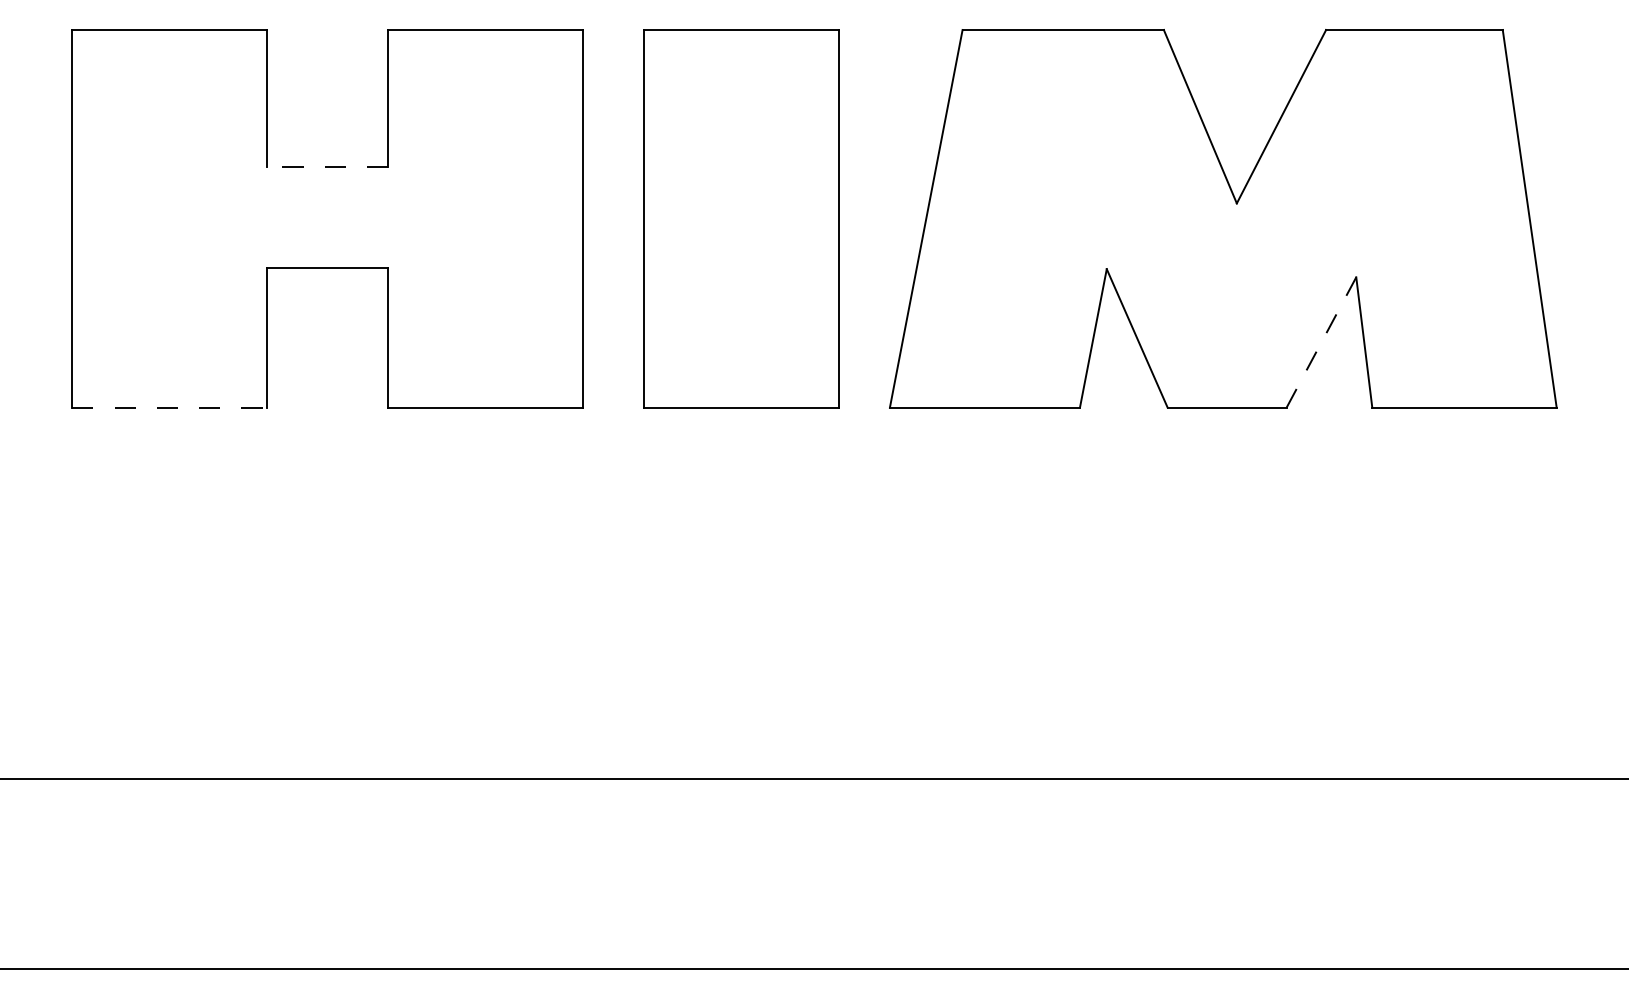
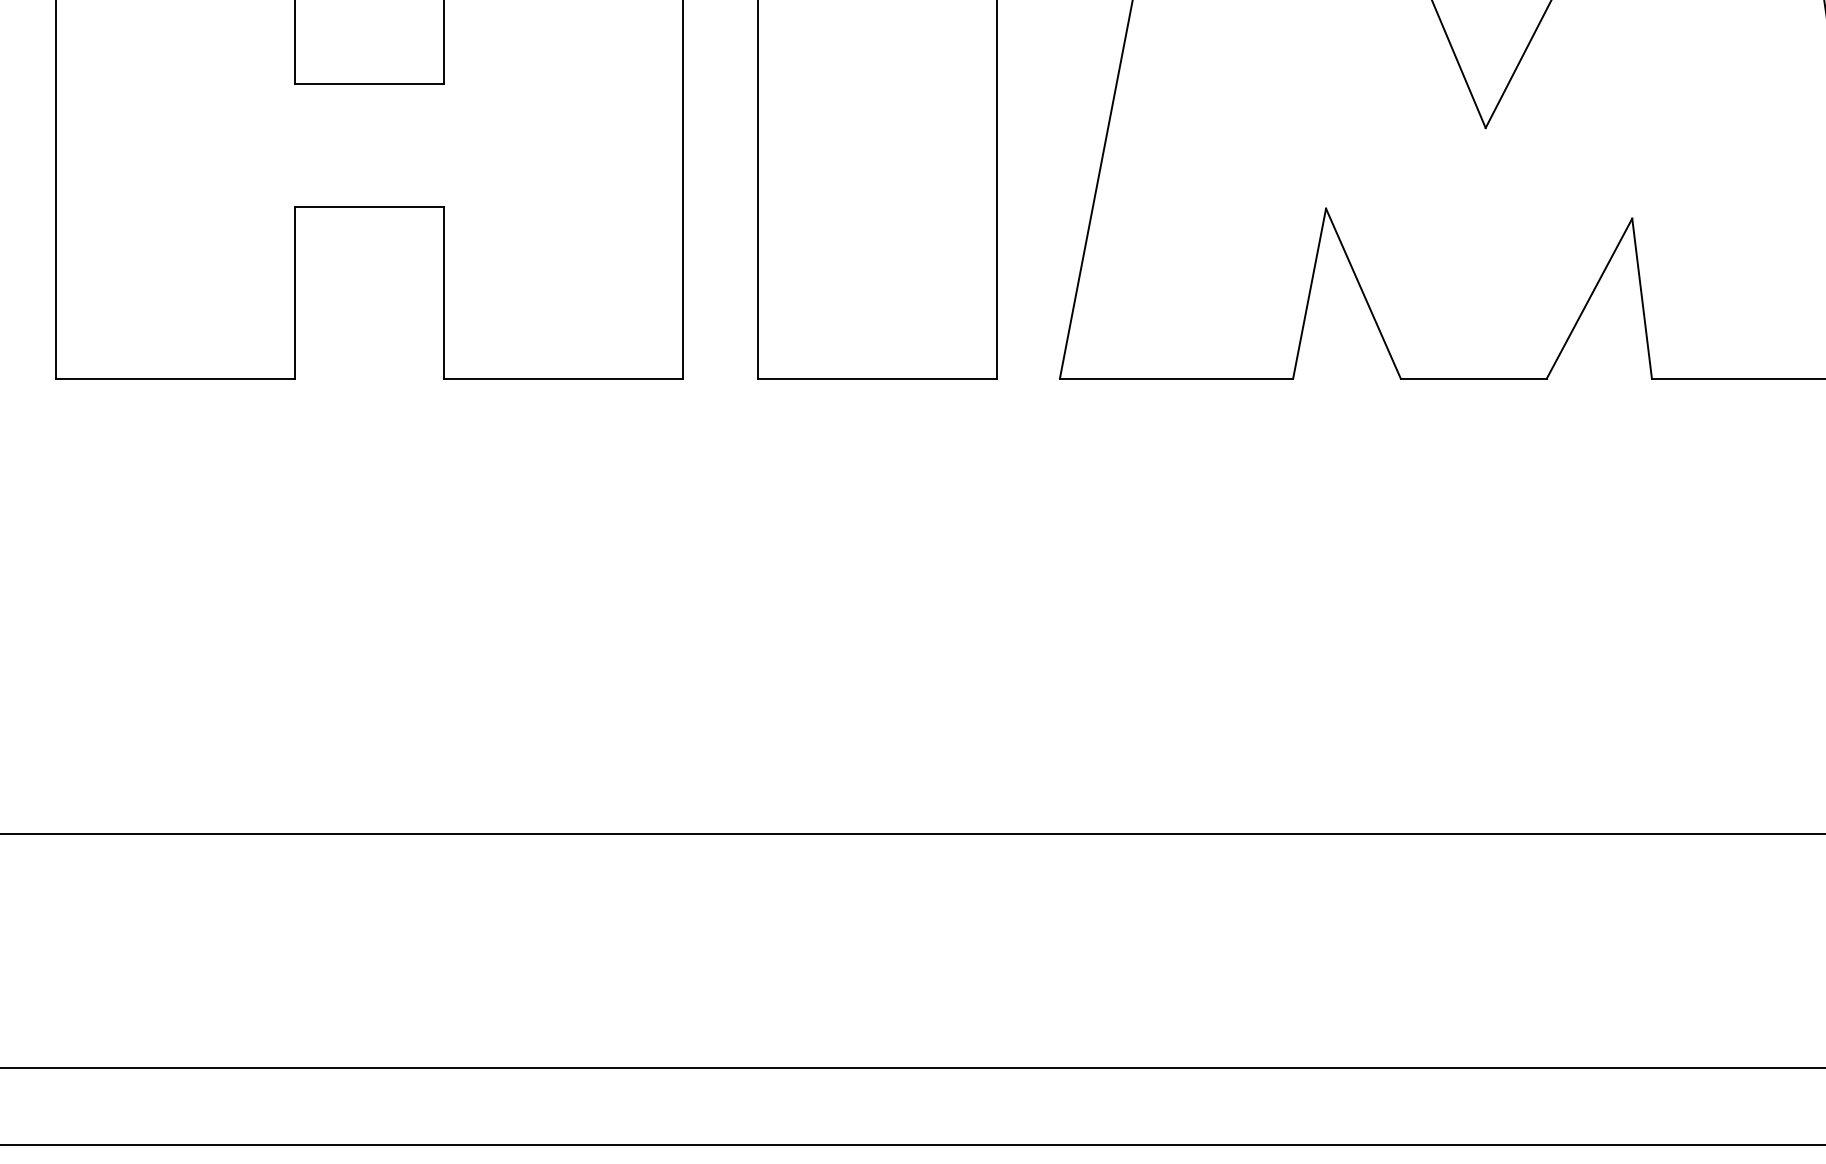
line: (327, 167) -> (369, 83), dashed -> solid
line: (1321, 342) -> (1589, 298), dashed -> solid
line: (169, 407) -> (175, 378), dashed -> solid

